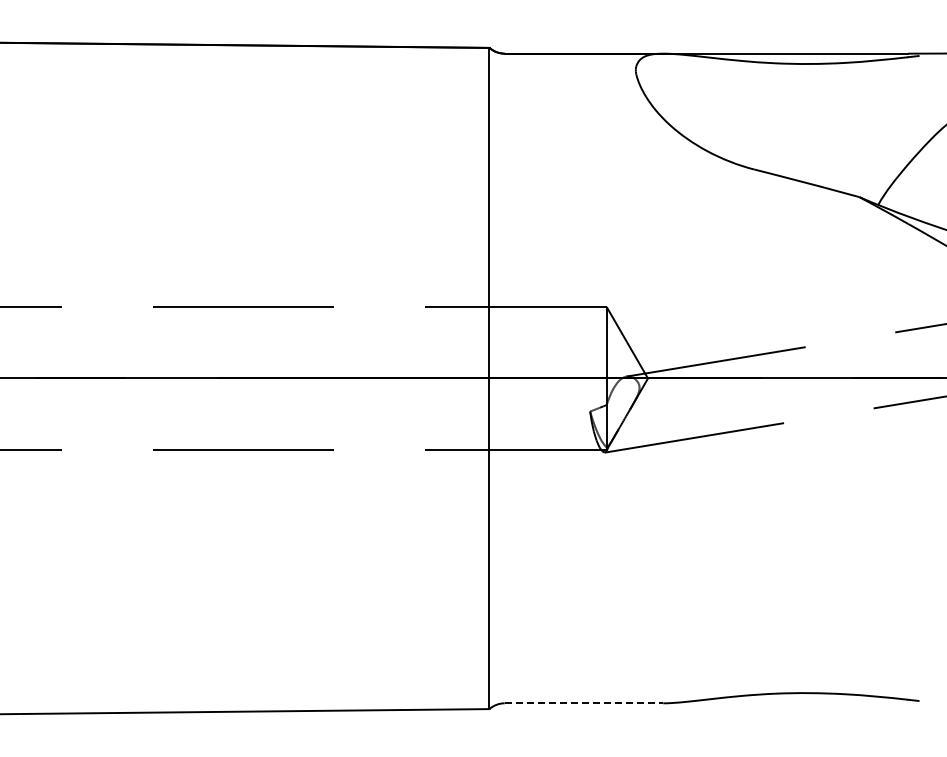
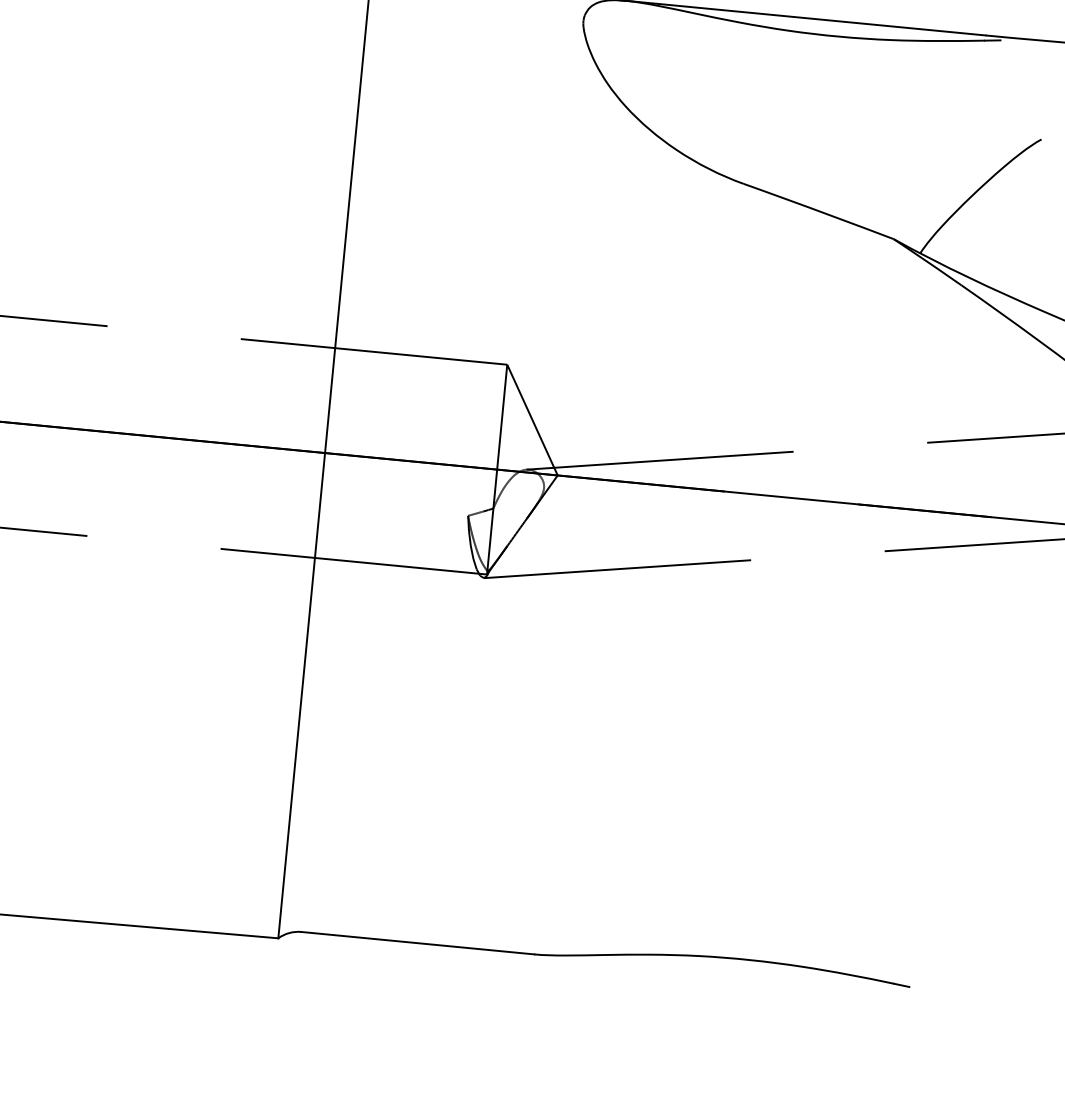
line: (584, 703) -> (418, 943), dashed -> solid

